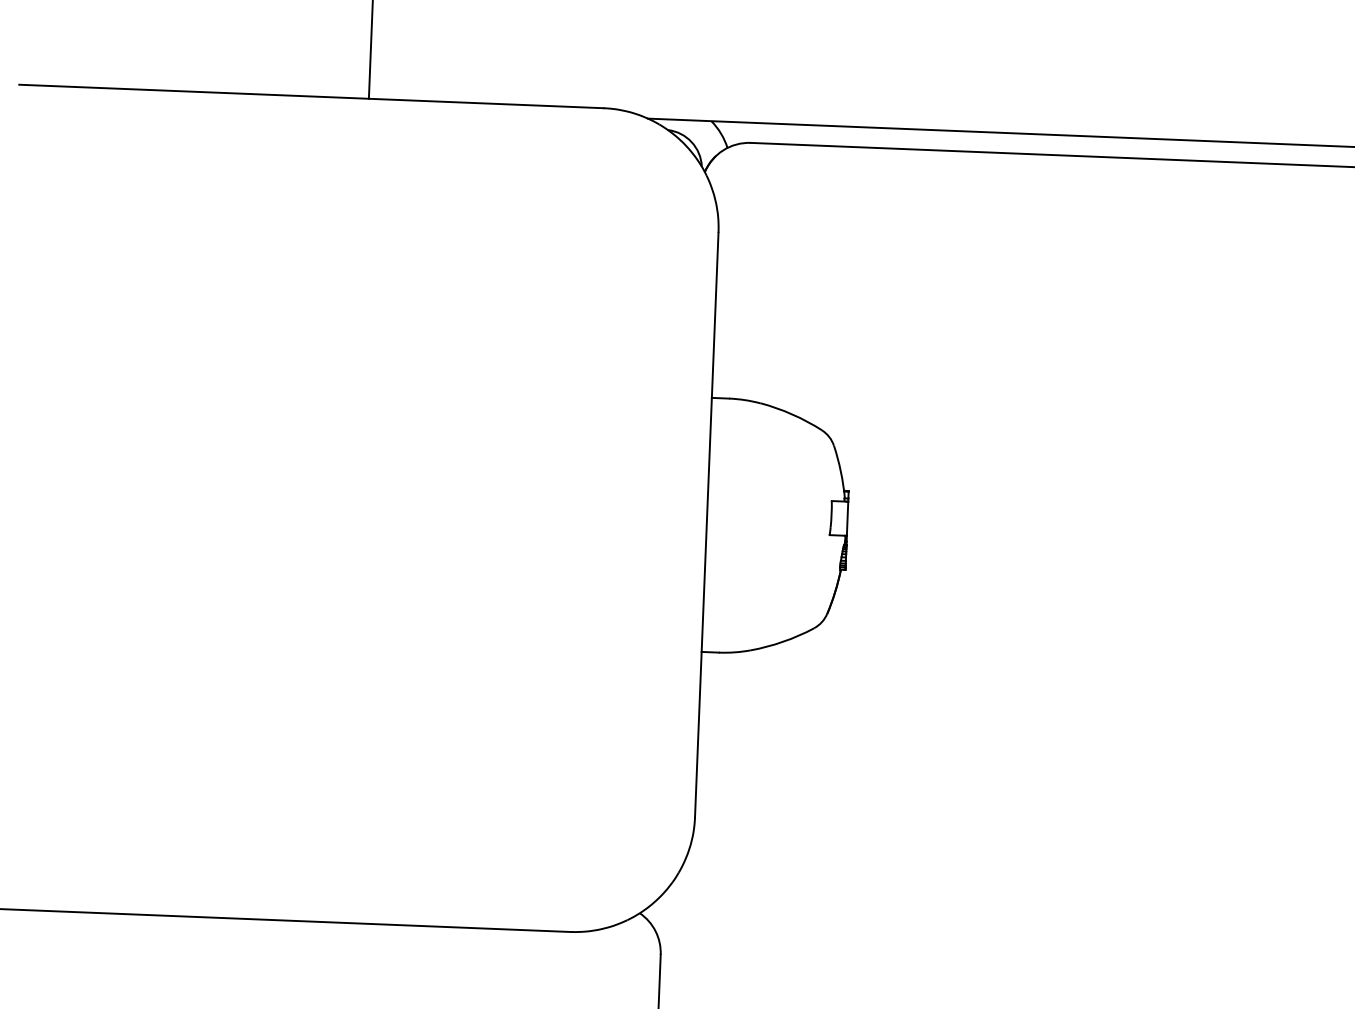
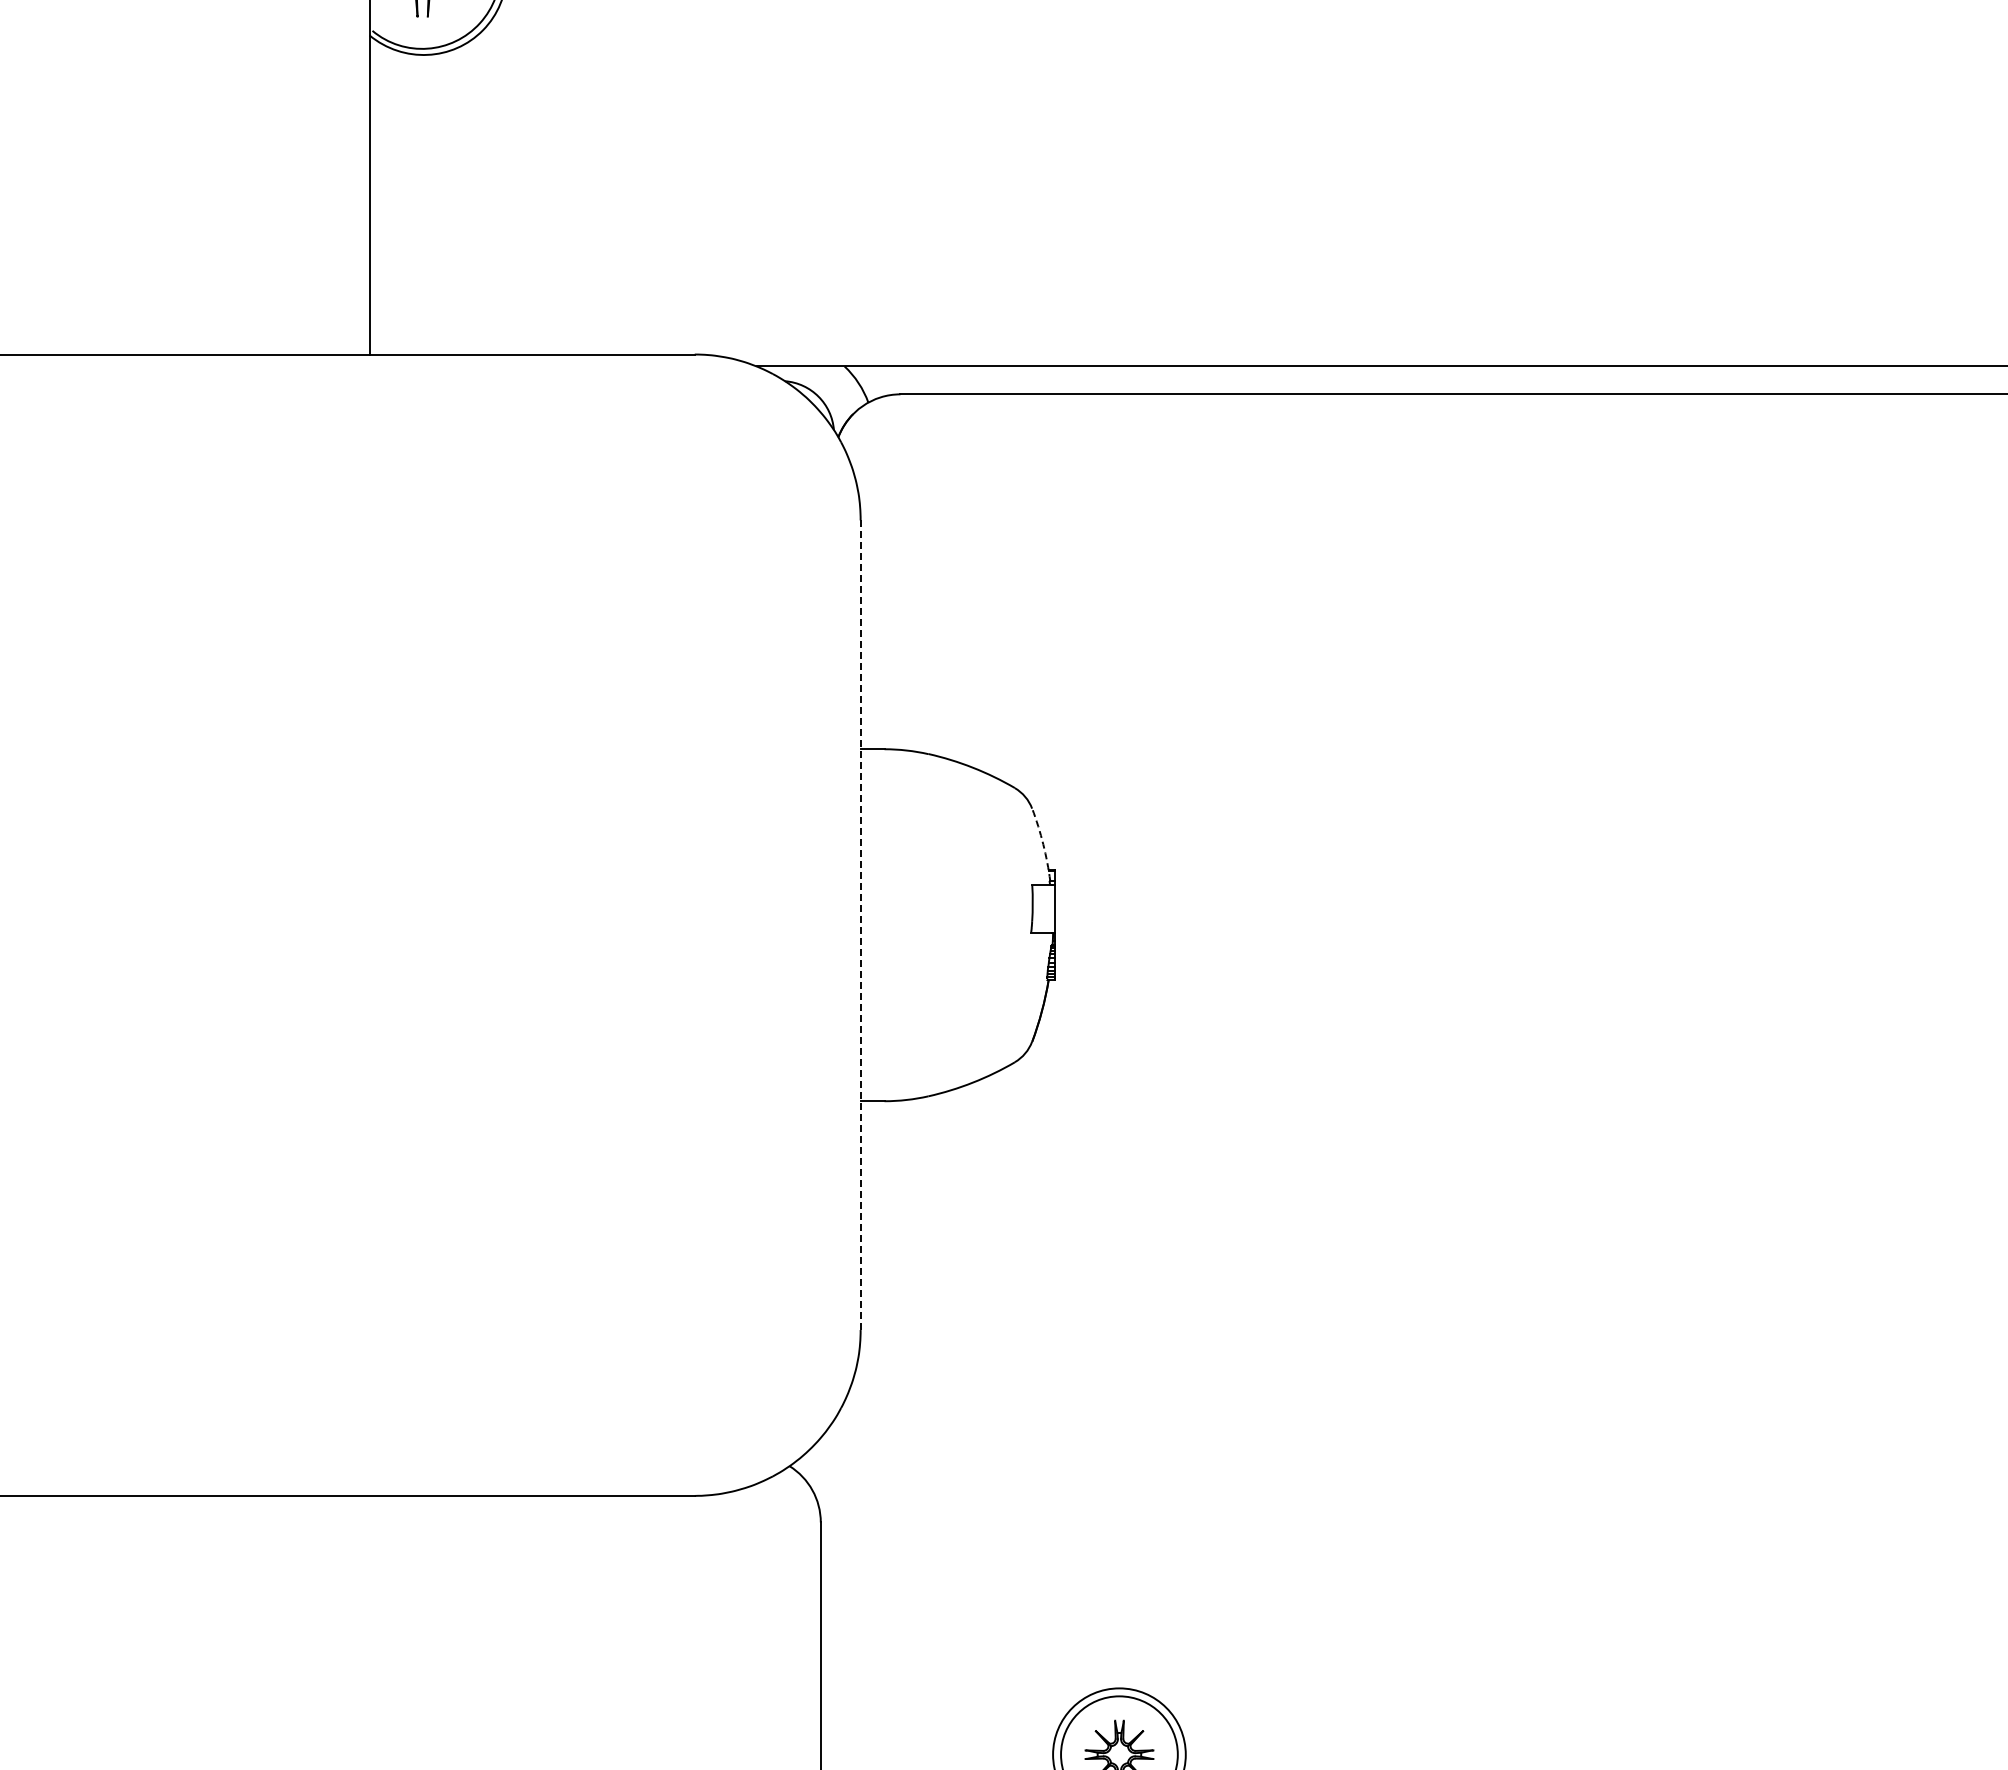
arc: (841, 471) -> (1043, 844), solid -> dashed
line: (706, 525) -> (860, 925), solid -> dashed

